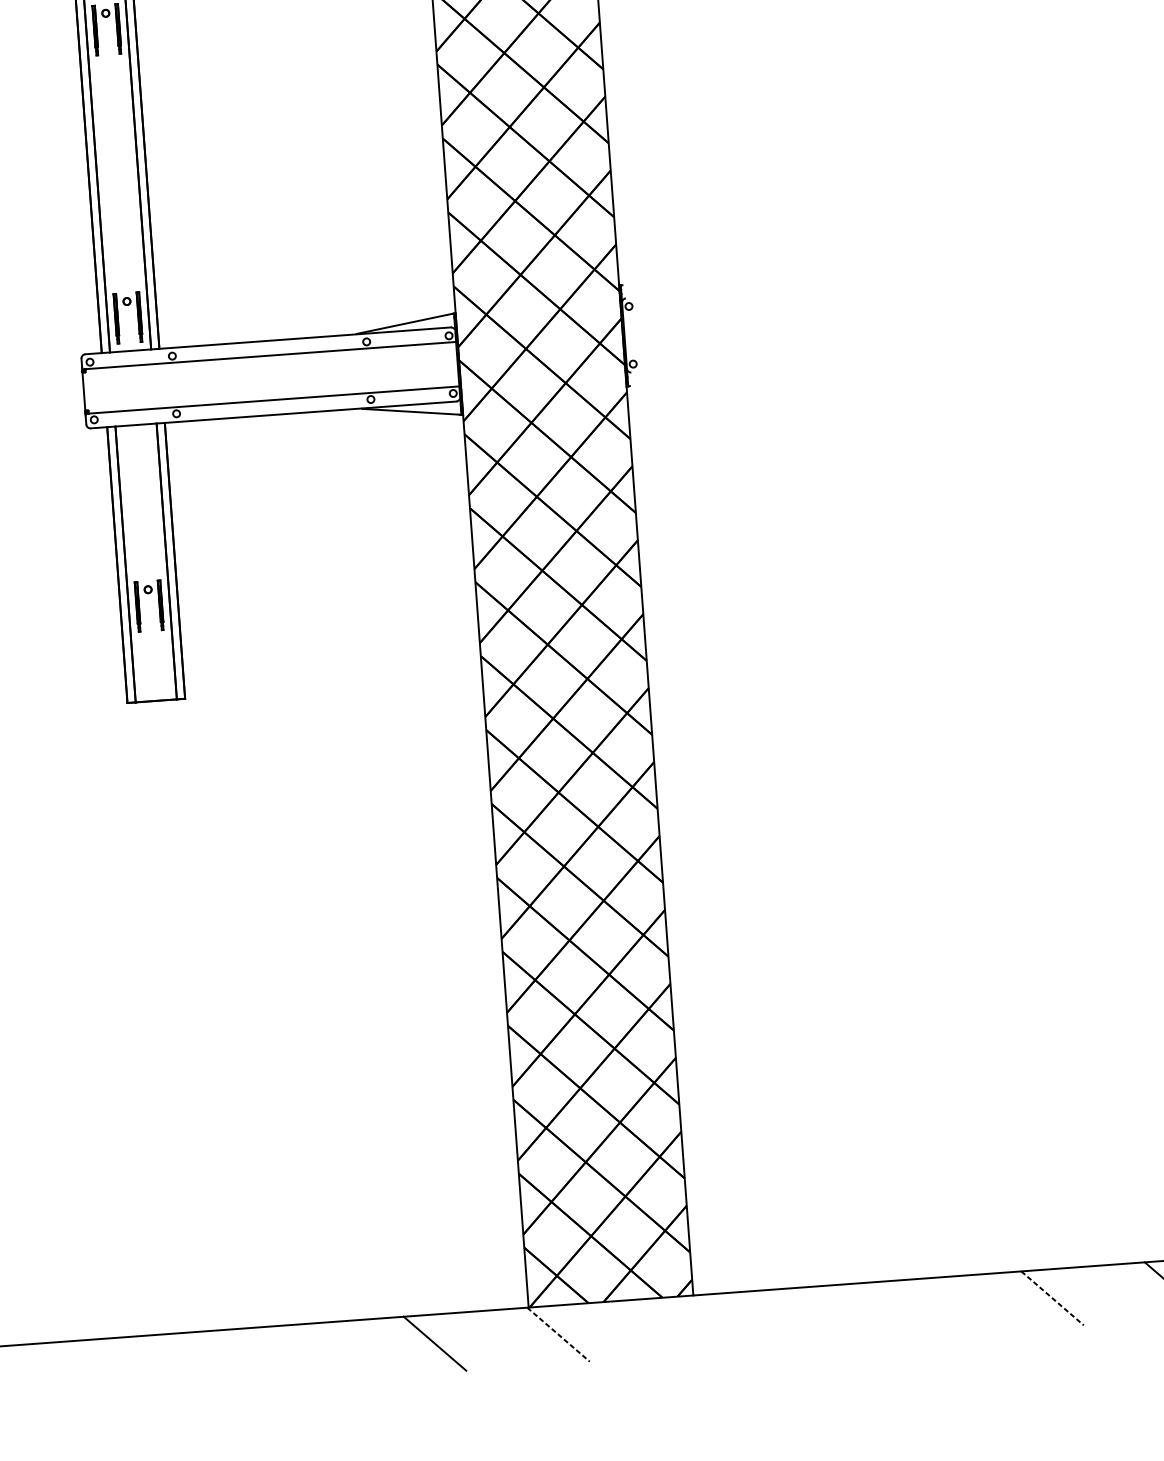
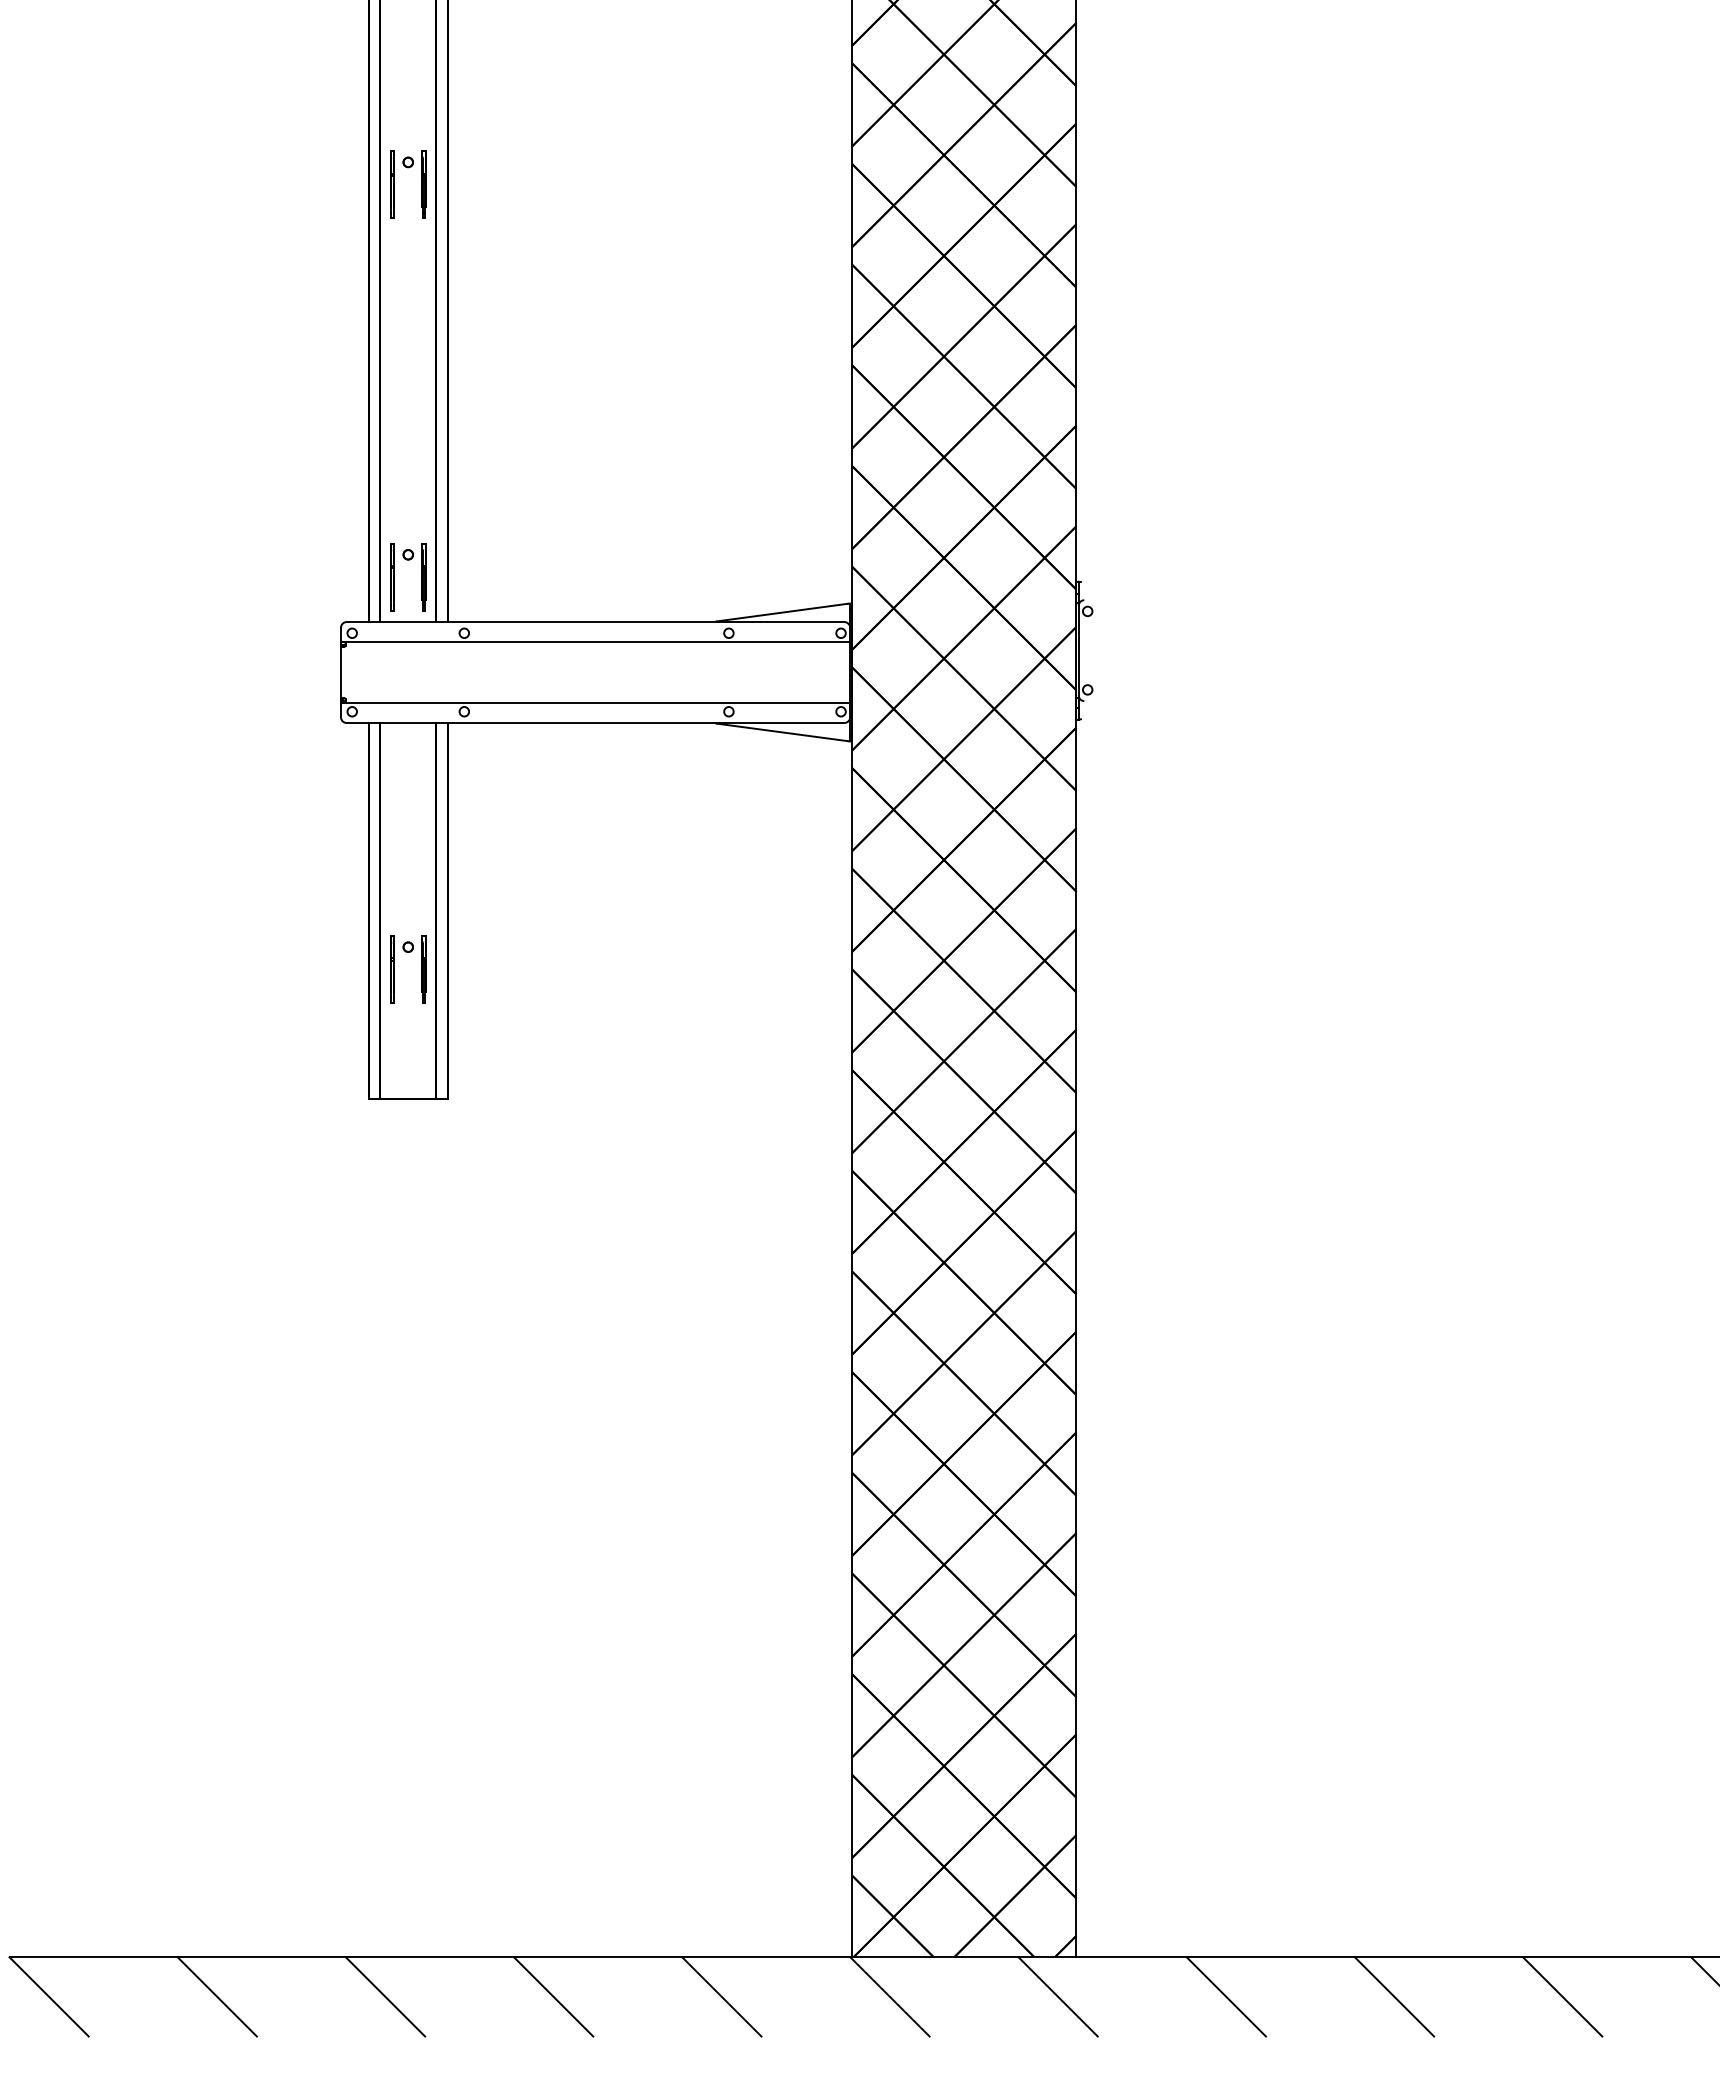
line: (1053, 1298) -> (1563, 1997), dashed -> solid
line: (929, 1307) -> (1394, 1996), added
line: (804, 1316) -> (1225, 1996), added
line: (681, 1325) -> (1057, 1996), added
line: (558, 1335) -> (890, 1997), dashed -> solid
line: (311, 1352) -> (553, 1996), added
line: (187, 1361) -> (385, 1996), added
line: (63, 1370) -> (216, 1996), added

